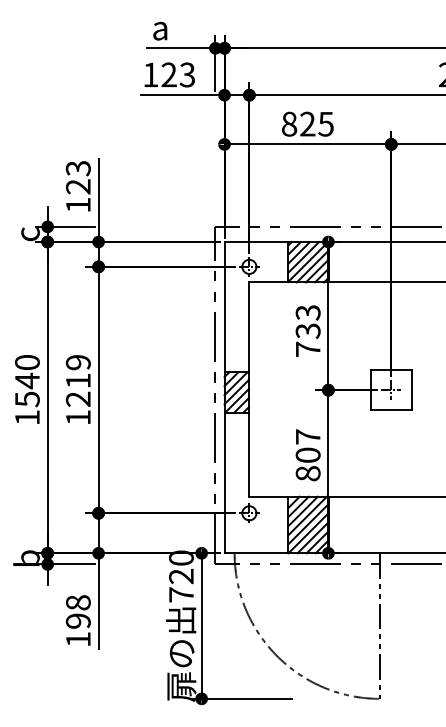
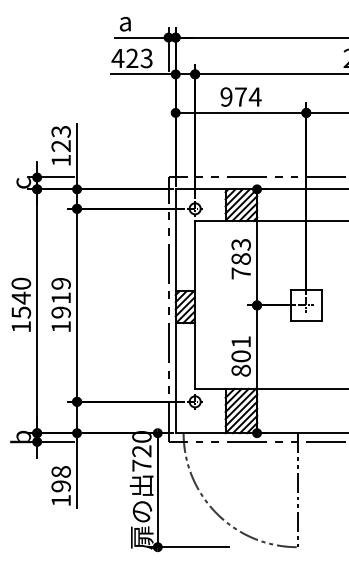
text: (150, 74) -> (117, 58), 123 -> 423
text: (307, 123) -> (240, 96), 825 -> 974
text: (307, 330) -> (240, 258), 733 -> 783
text: (78, 398) -> (61, 311), 1219 -> 1919
text: (308, 436) -> (241, 341), 807 -> 801

